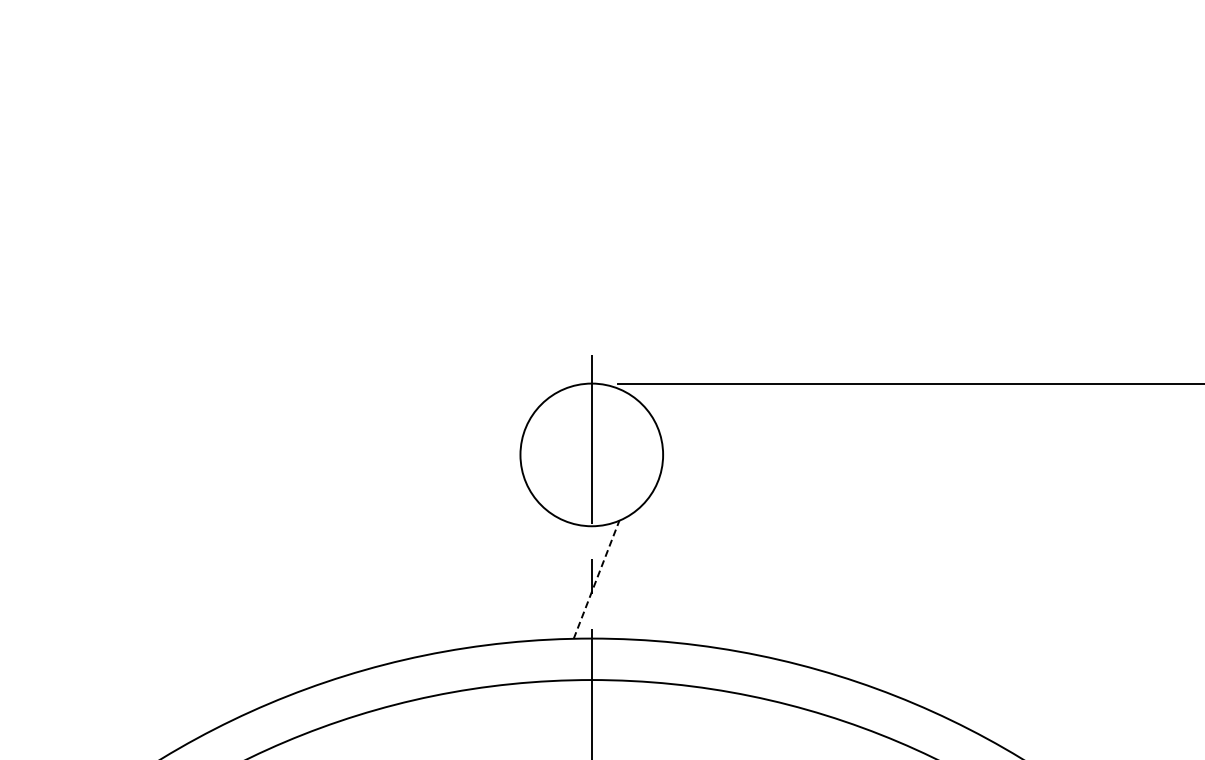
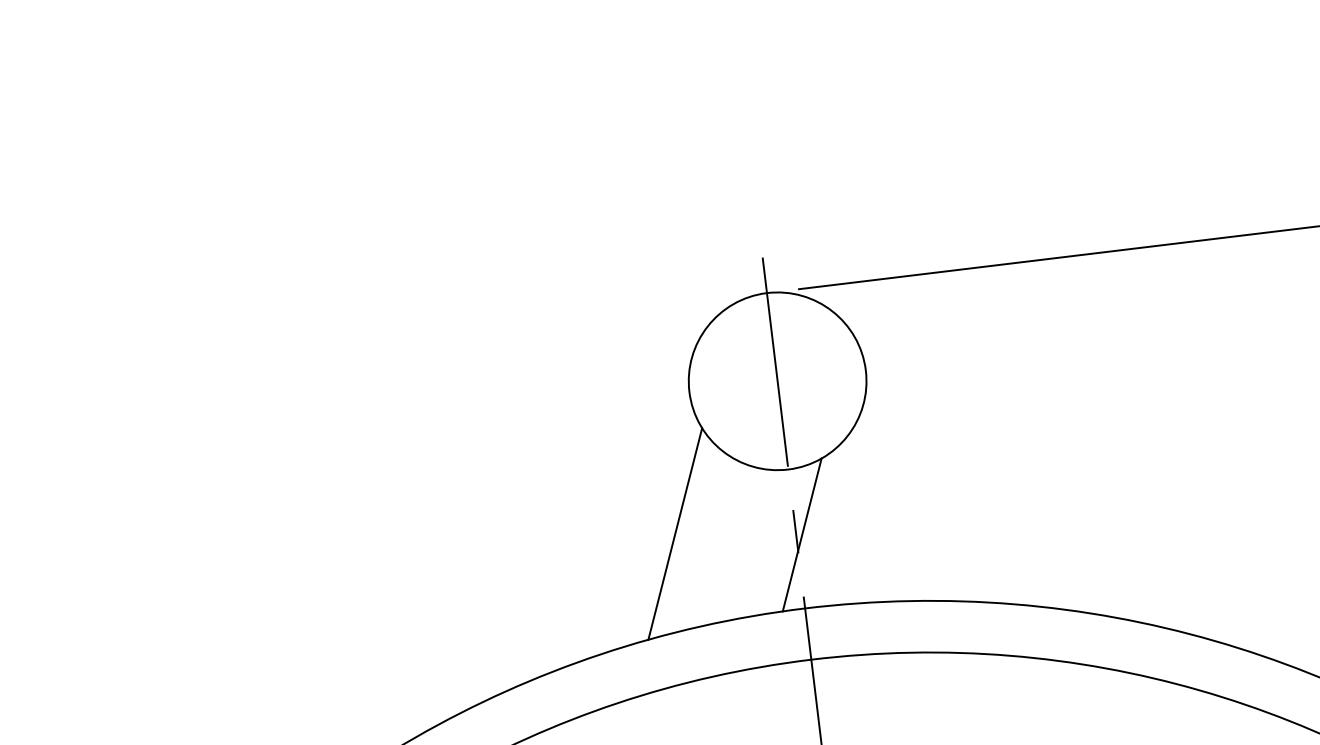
line: (495, 566) -> (675, 533), added
line: (596, 579) -> (802, 534), dashed -> solid

